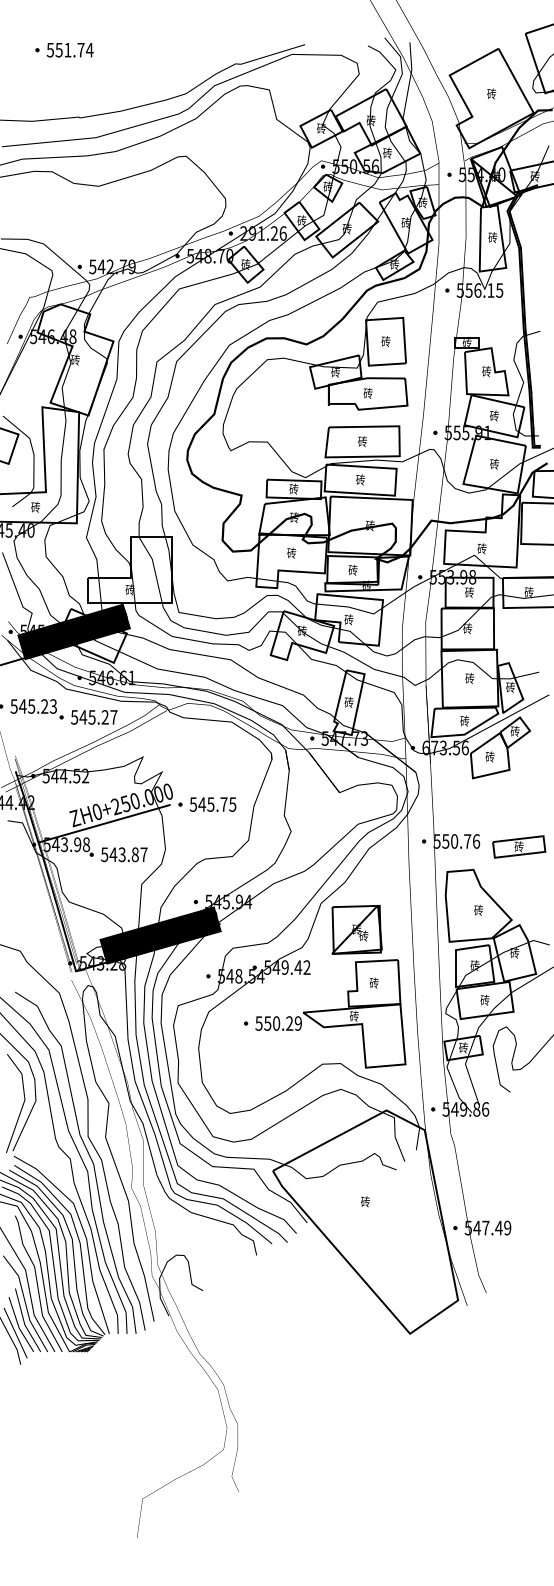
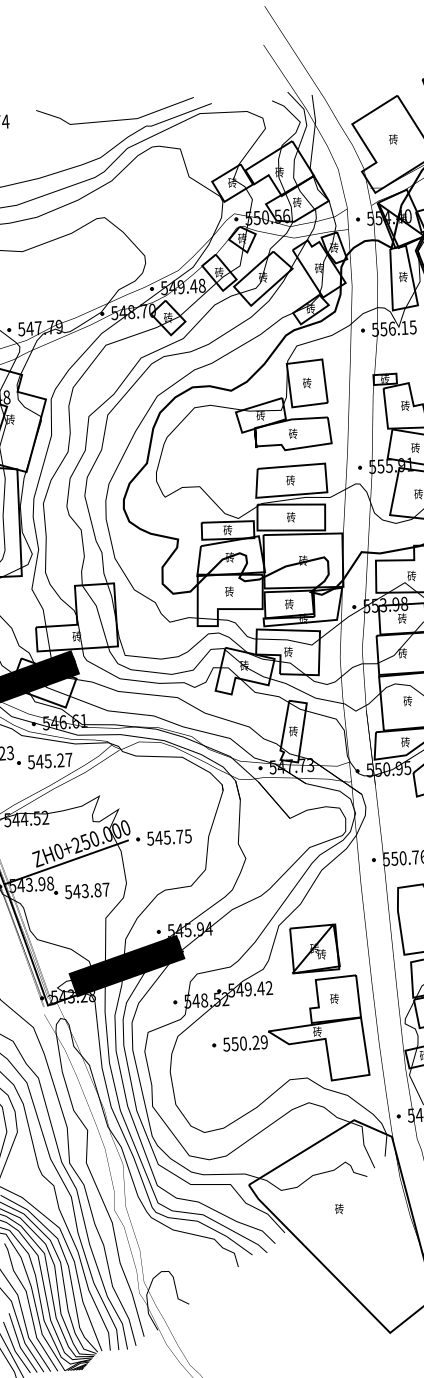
line: (204, 55) -> (115, 119), added
text: (263, 233) -> (183, 286), 291.26 -> 549.48
text: (109, 266) -> (37, 327), 542.79 -> 547.79
text: (445, 747) -> (388, 768), 673.56 -> 550.95
text: (260, 975) -> (225, 998), 548.54 -> 548.52

